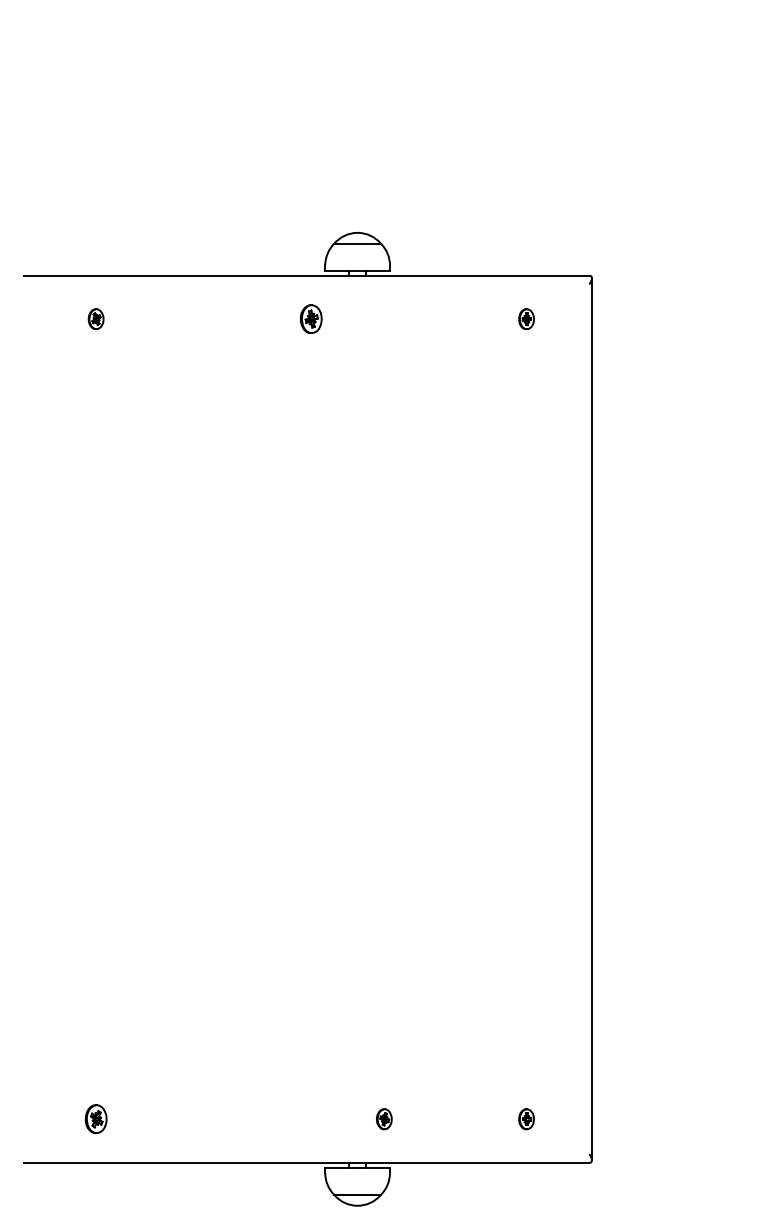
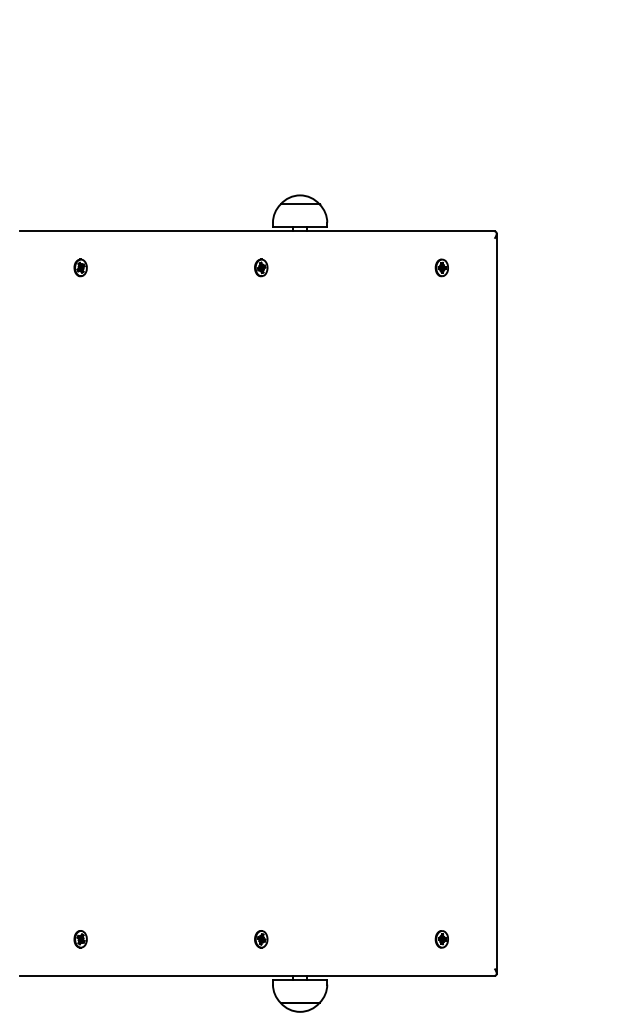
part: (311, 319) -> (261, 268), size x0.71
part: (95, 1119) -> (80, 939), size x0.71
part: (384, 1119) -> (261, 939), moved

